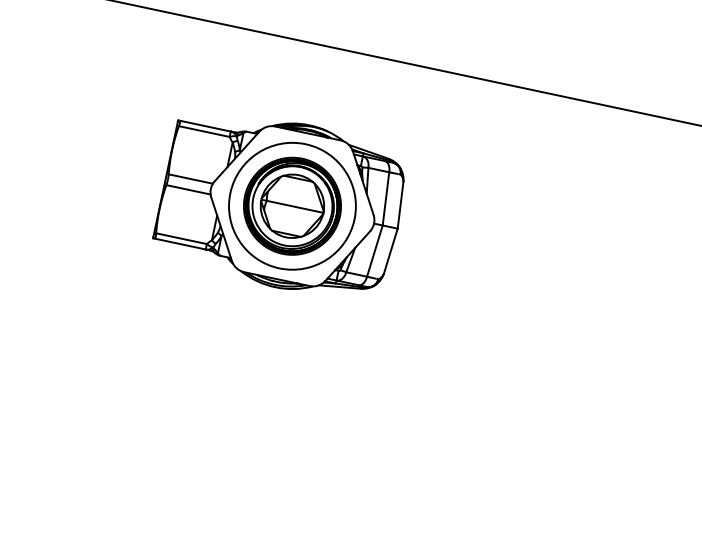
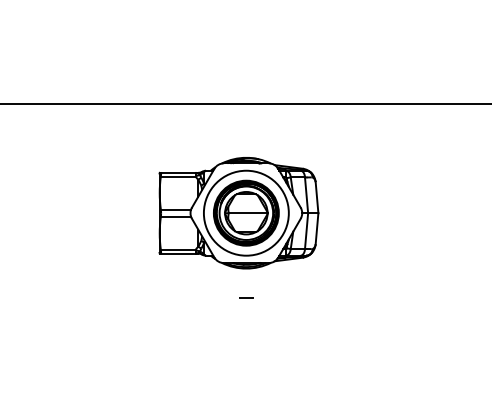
part: (280, 204) -> (238, 213), moved
line: (288, 334) -> (246, 297), added

